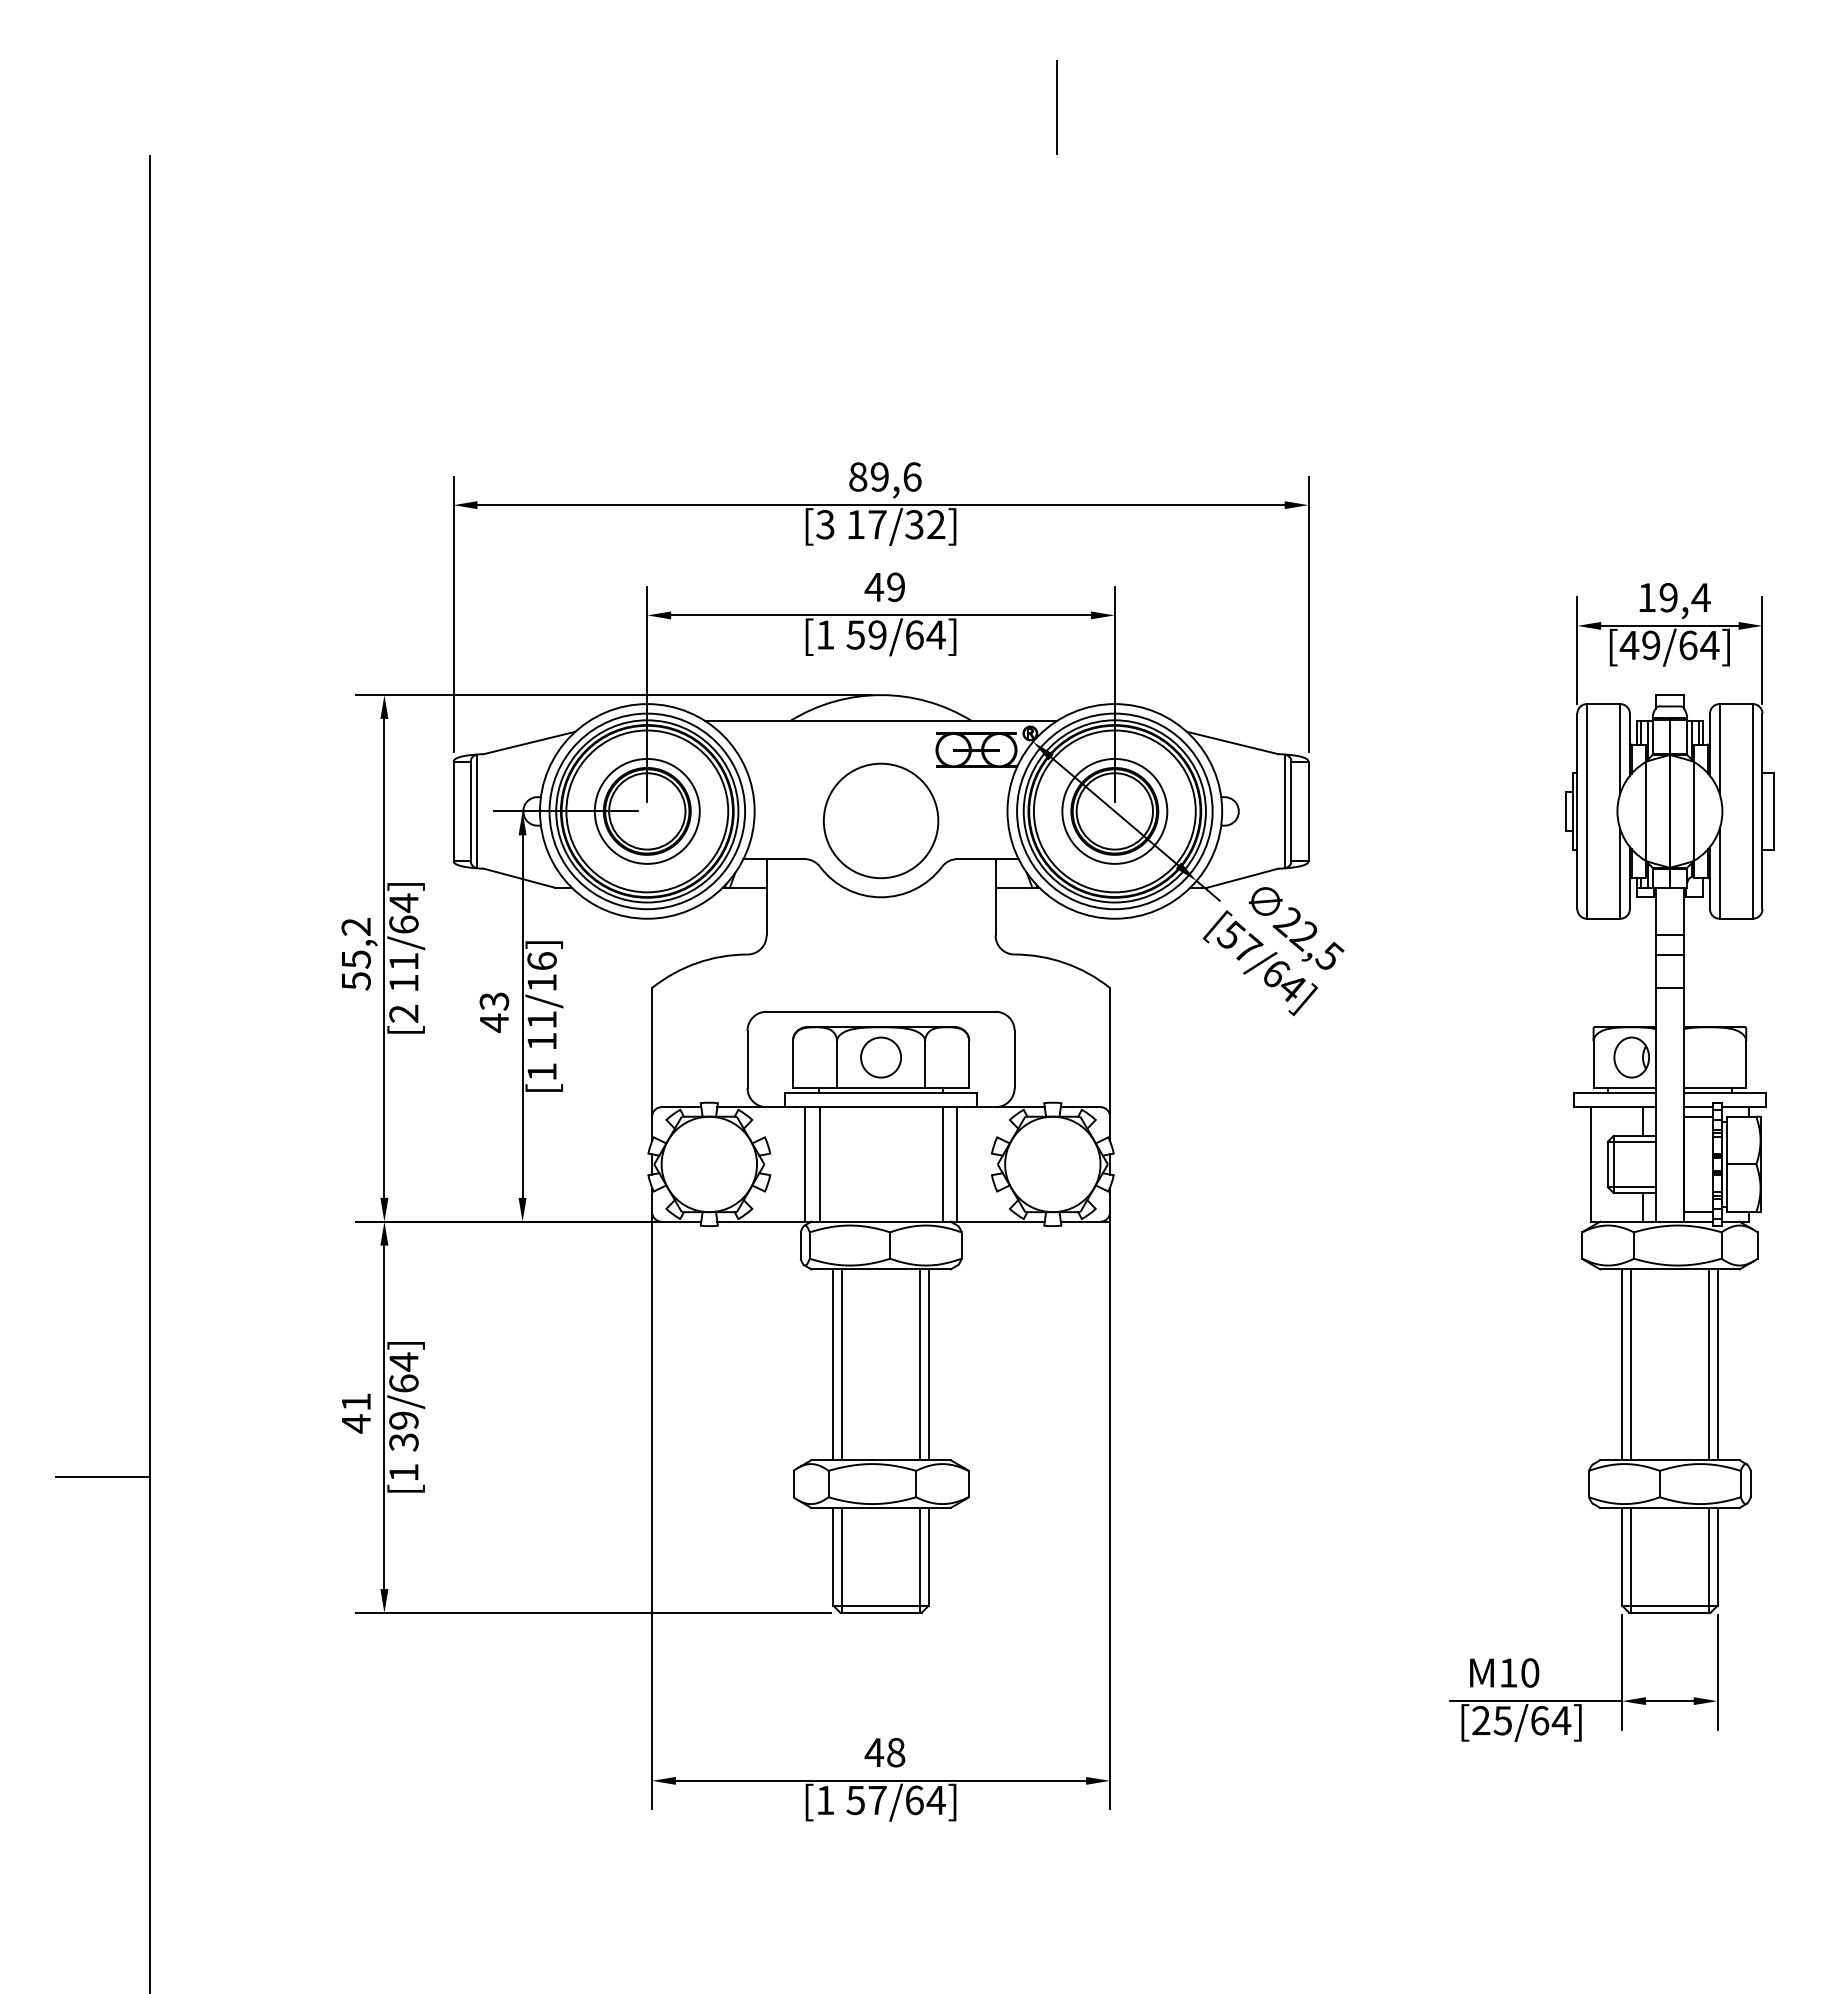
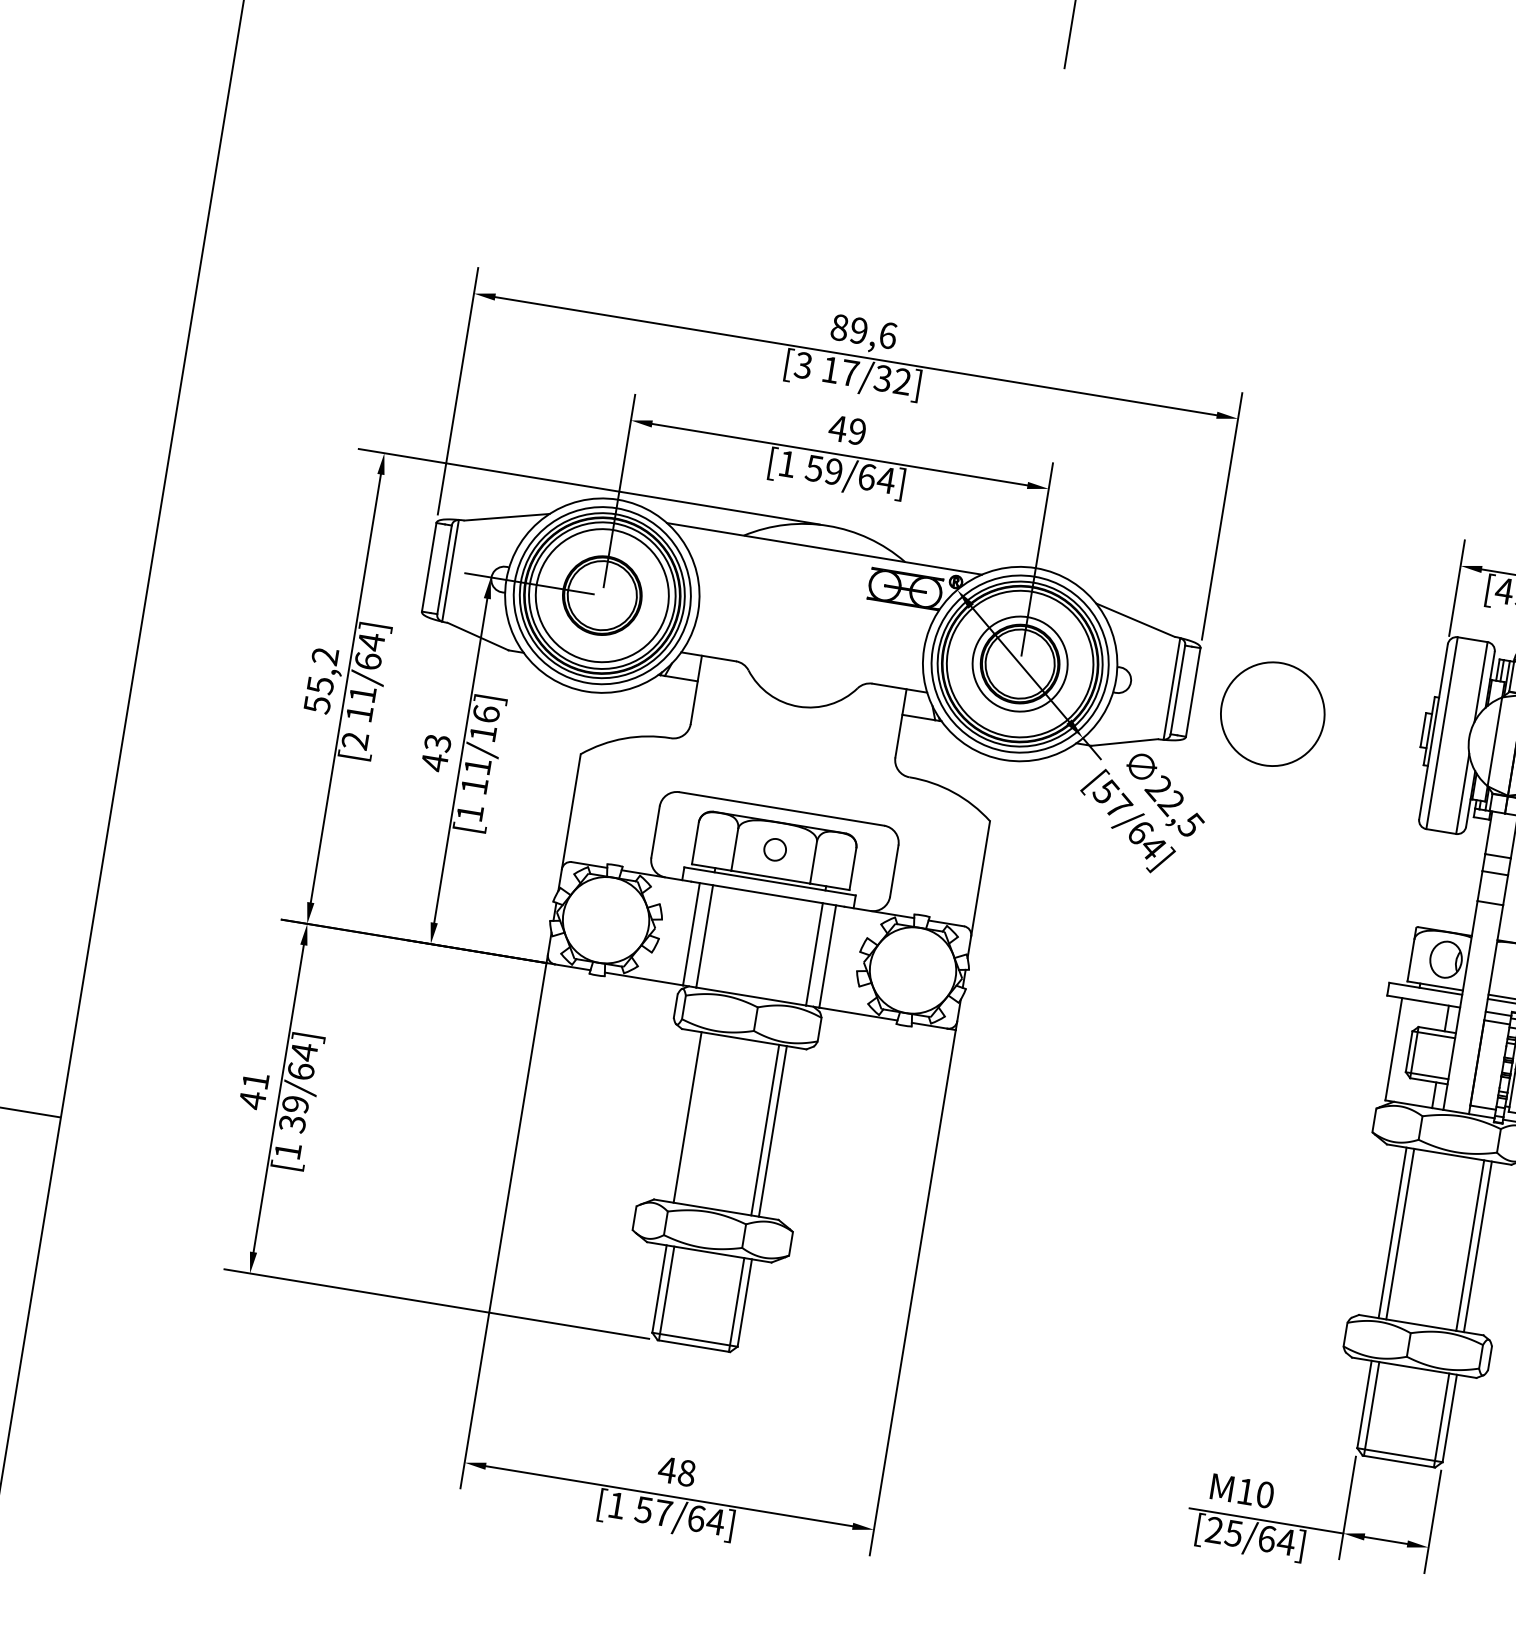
circle: (646, 810) -> (601, 594), size x1.4
circle: (881, 820) -> (1273, 713), moved
circle: (880, 1057) -> (774, 849), size x0.6
line: (841, 1364) -> (694, 1118), removed

